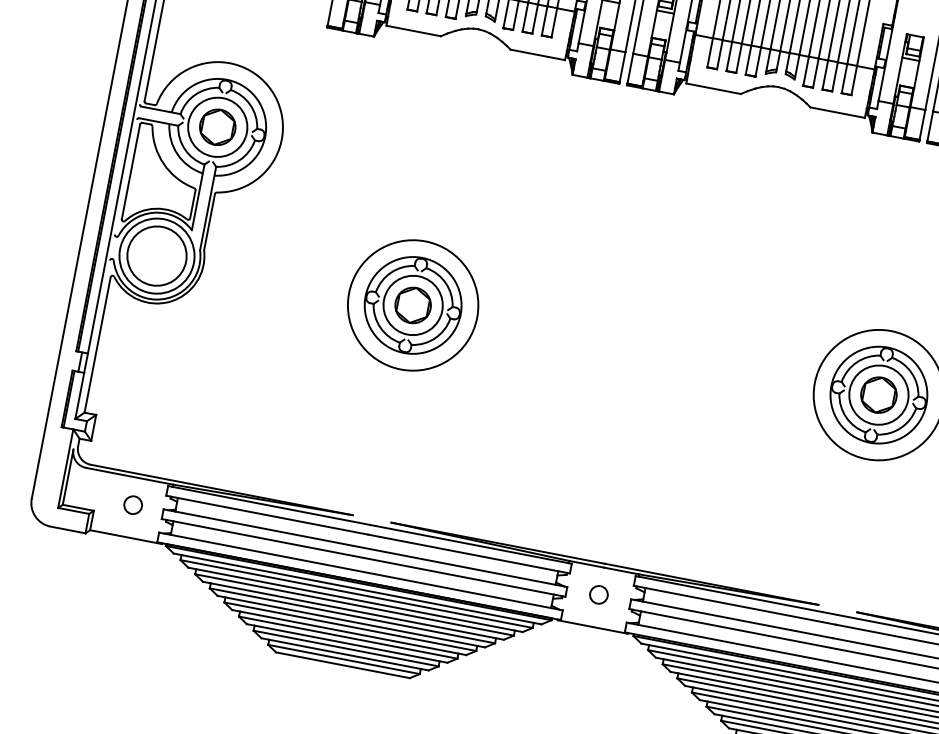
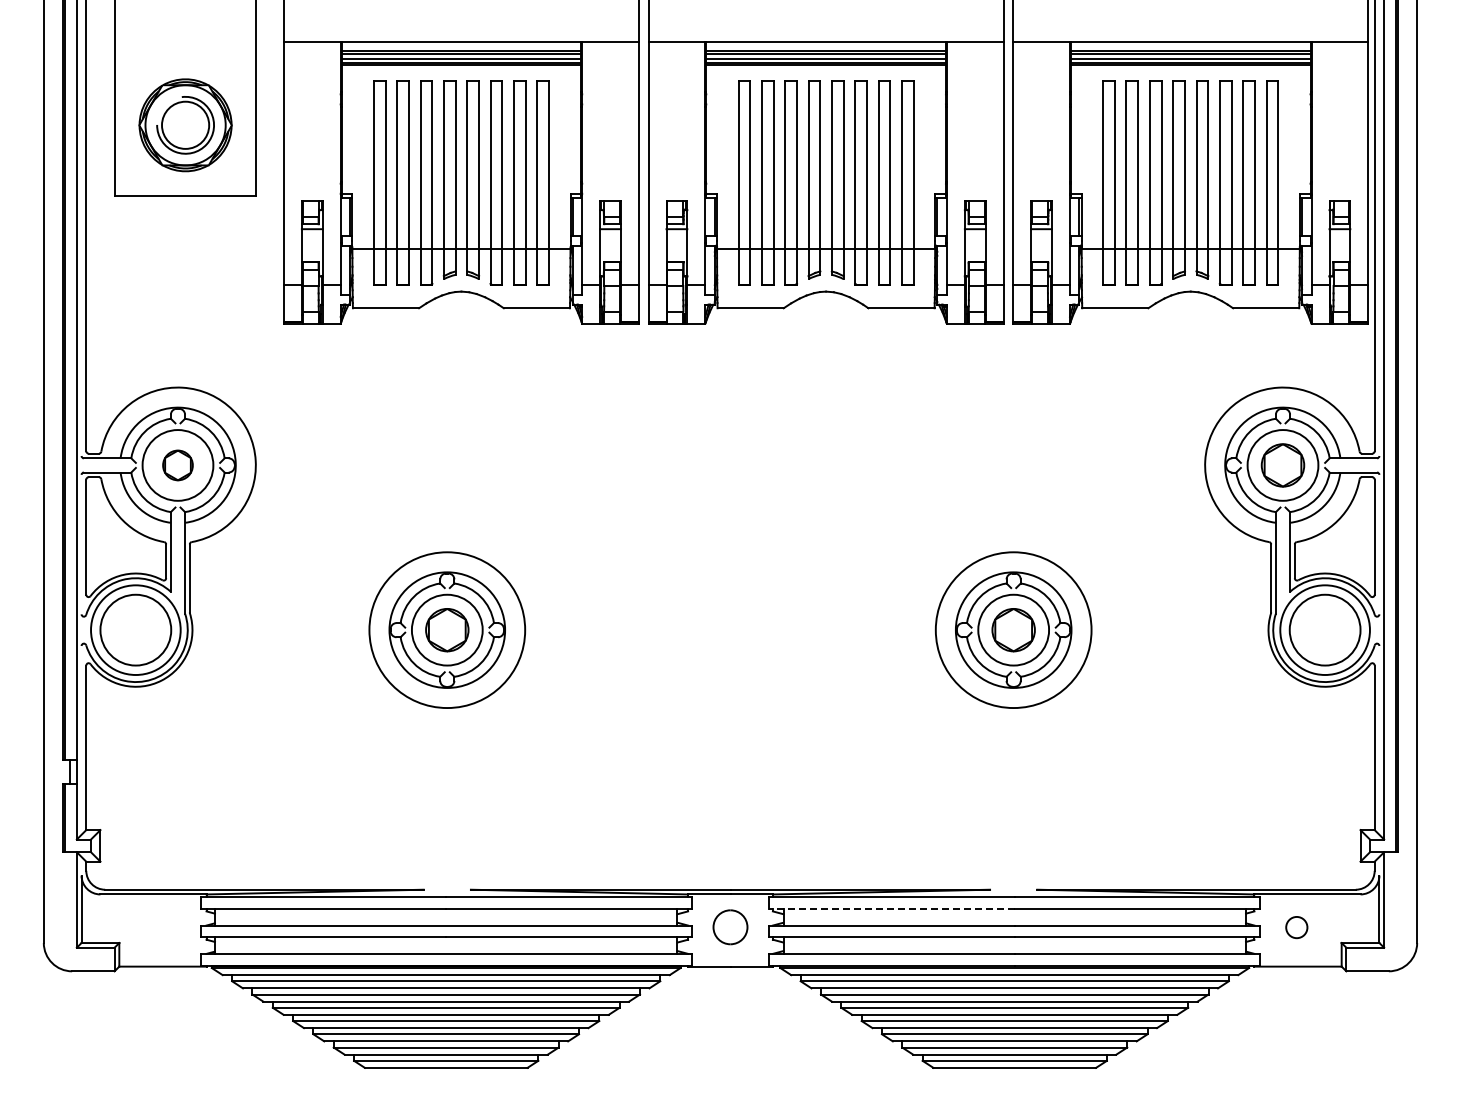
part: (217, 127) -> (177, 465), size x0.7
circle: (132, 505) -> (163, 927), removed
part: (598, 594) -> (730, 927), size x1.6
line: (735, 605) -> (892, 909), solid -> dashed

